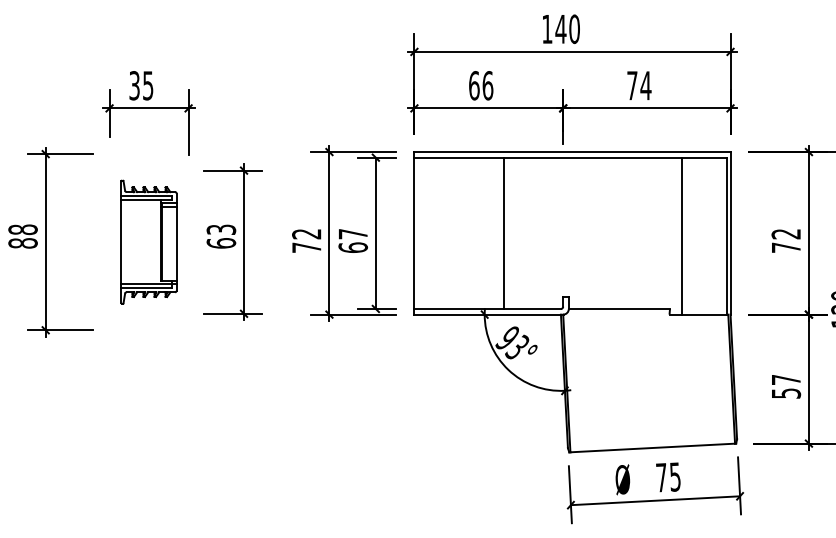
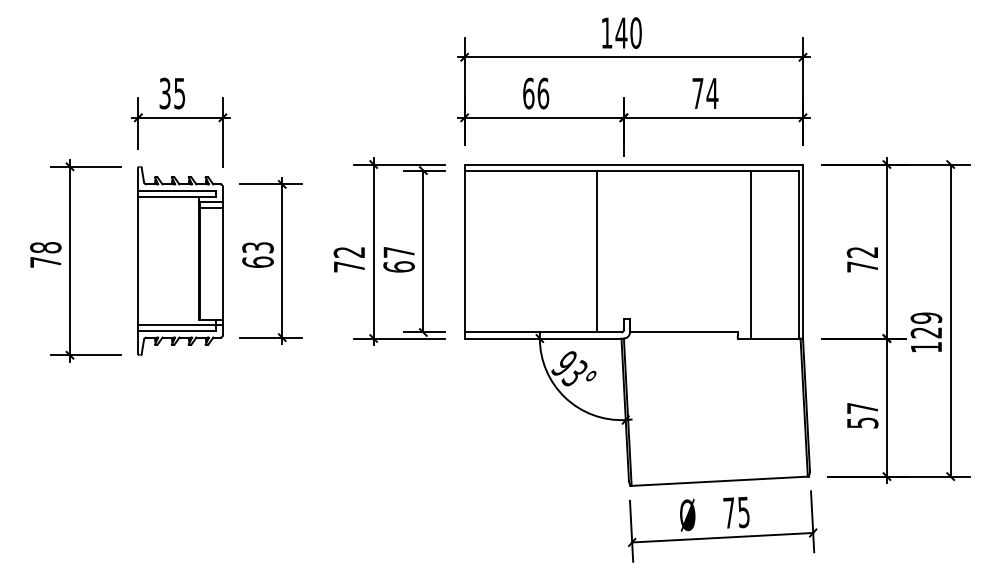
line: (503, 233) -> (596, 251), moved
part: (148, 241) -> (180, 260), size x1.43
text: (22, 242) -> (45, 261), 88 -> 78

